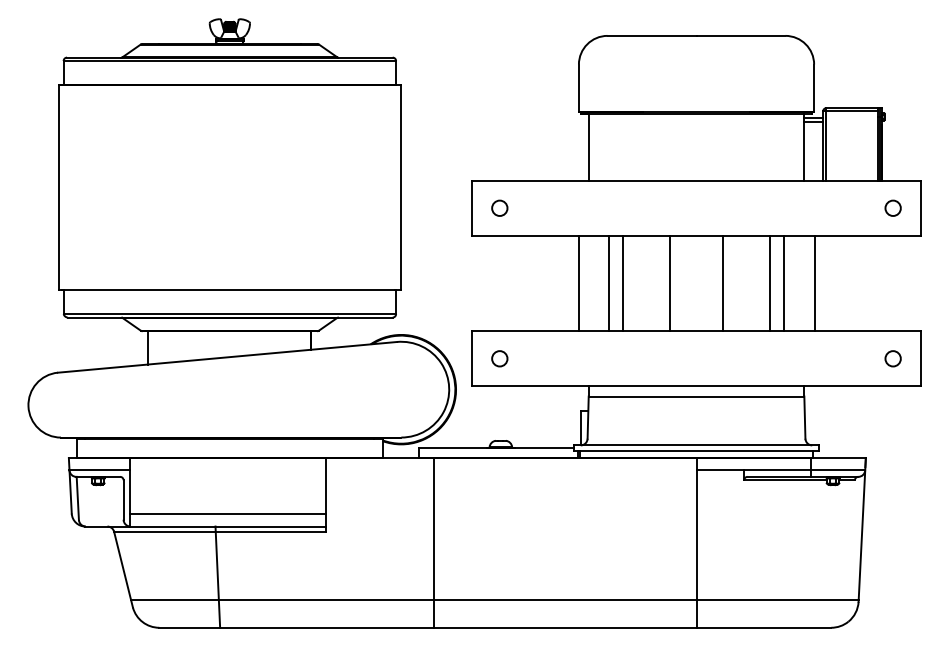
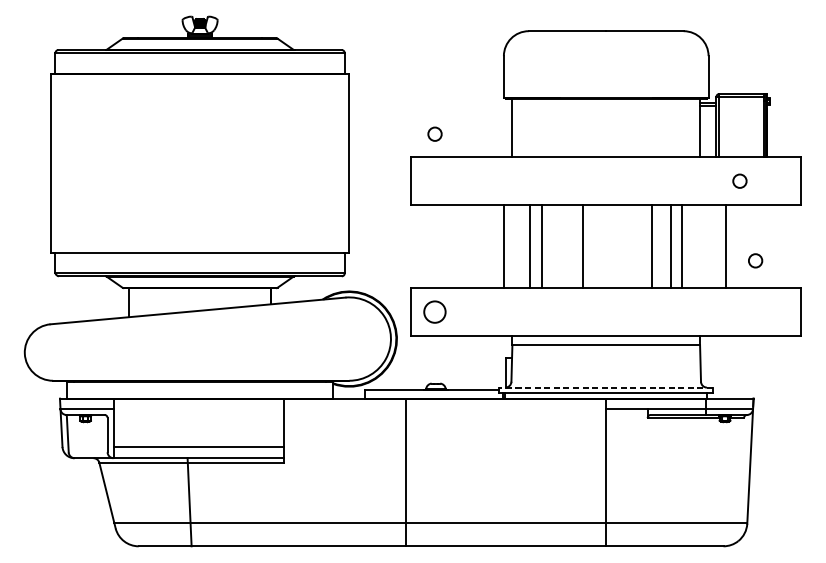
circle: (499, 207) -> (434, 133), moved
circle: (892, 207) -> (739, 180), moved
line: (722, 283) -> (651, 246), moved
line: (814, 283) -> (726, 246), moved
circle: (499, 358) -> (434, 311), size x1.6
circle: (892, 358) -> (755, 260), moved
line: (696, 445) -> (606, 387), solid -> dashed
line: (433, 542) -> (405, 472), moved

